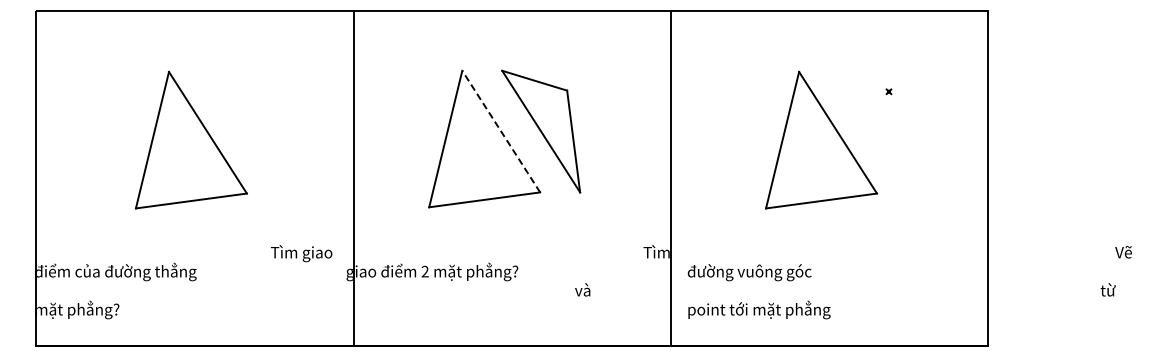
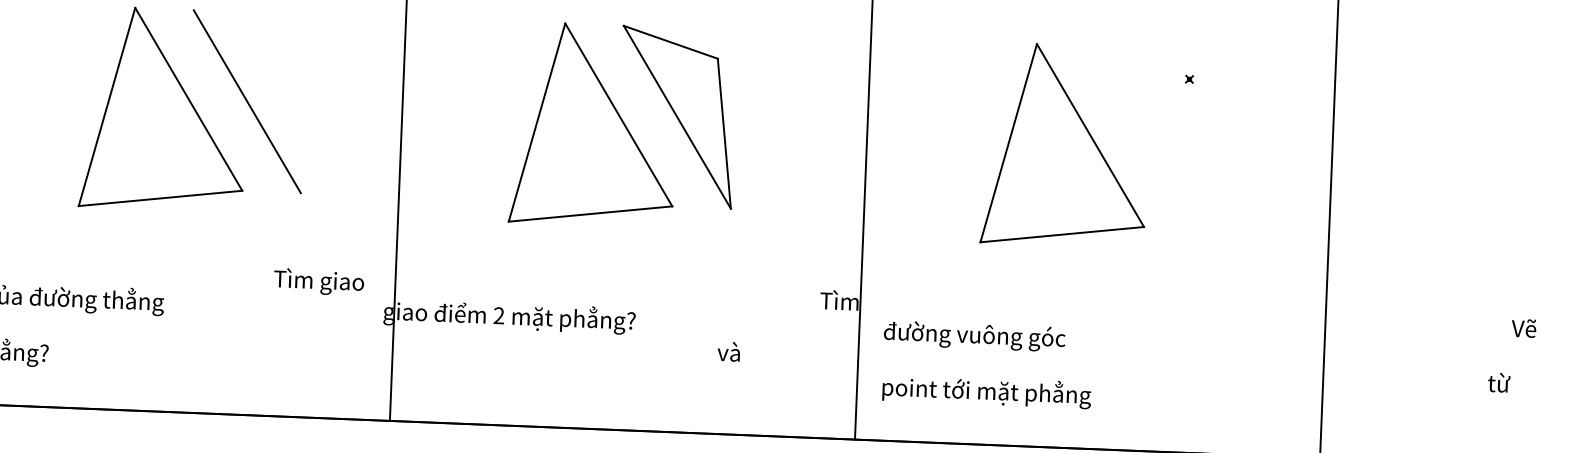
line: (500, 131) -> (617, 114), dashed -> solid
line: (247, 132) -> (246, 101), added
part: (821, 139) -> (1065, 144), moved

